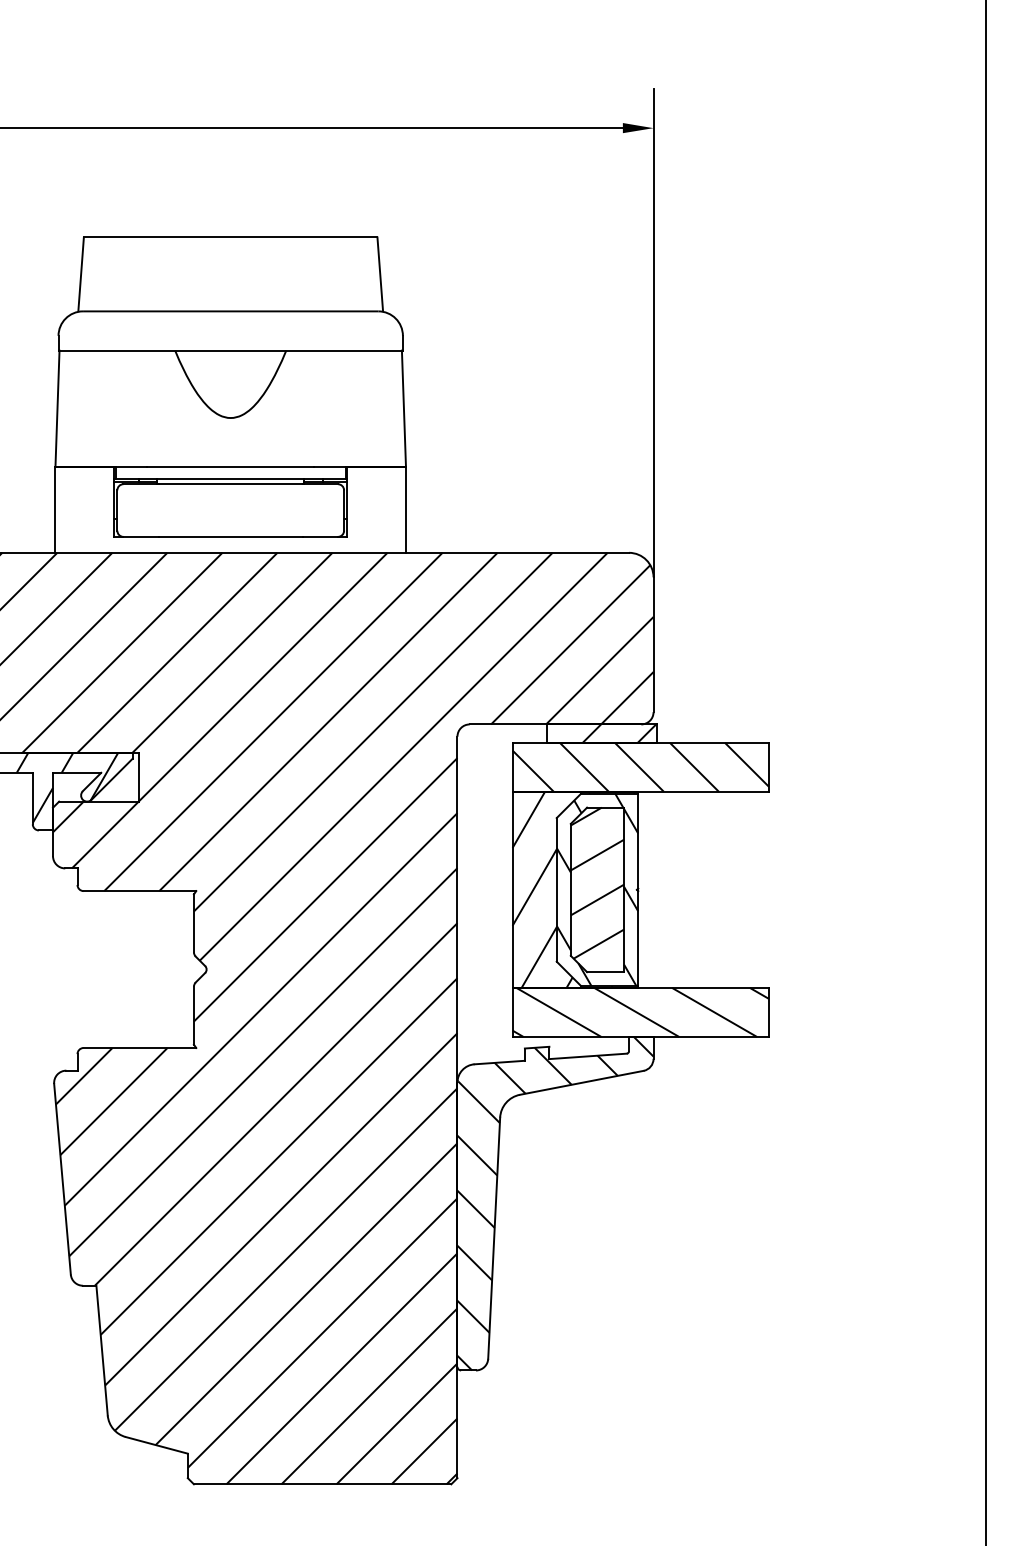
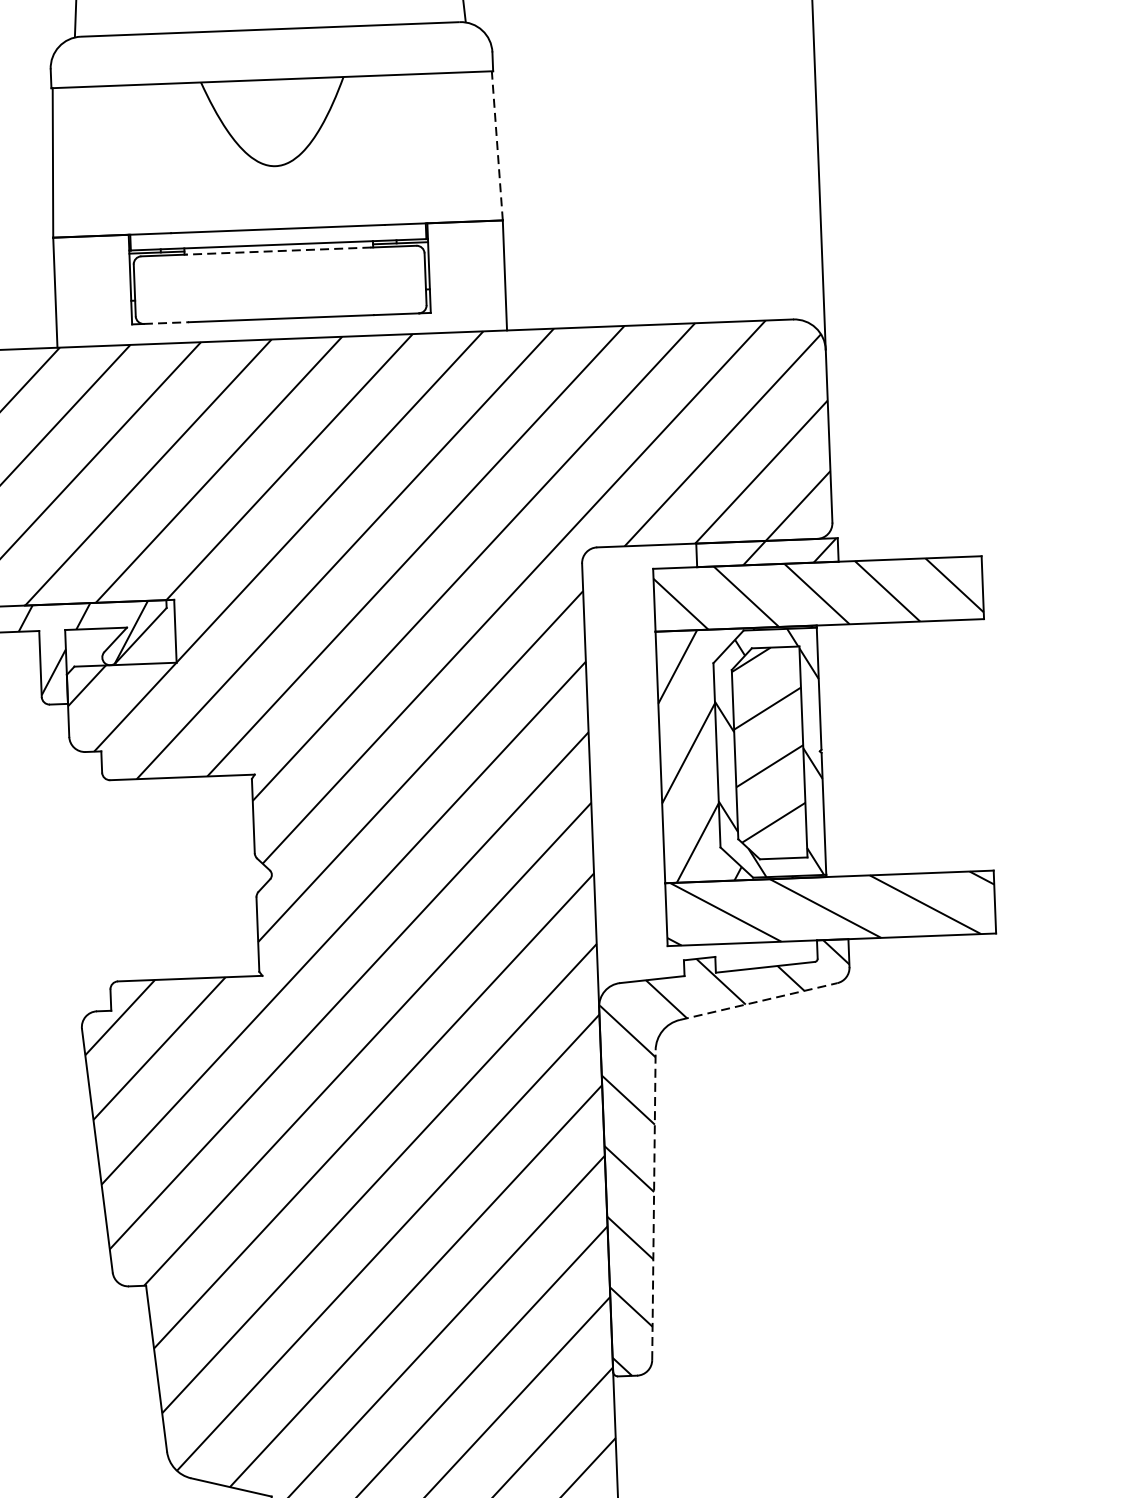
line: (403, 408) -> (496, 145), solid -> dashed
line: (230, 484) -> (278, 251), solid -> dashed
line: (141, 536) -> (167, 322), solid -> dashed
line: (581, 1082) -> (758, 1001), solid -> dashed
line: (494, 1238) -> (654, 1205), solid -> dashed

